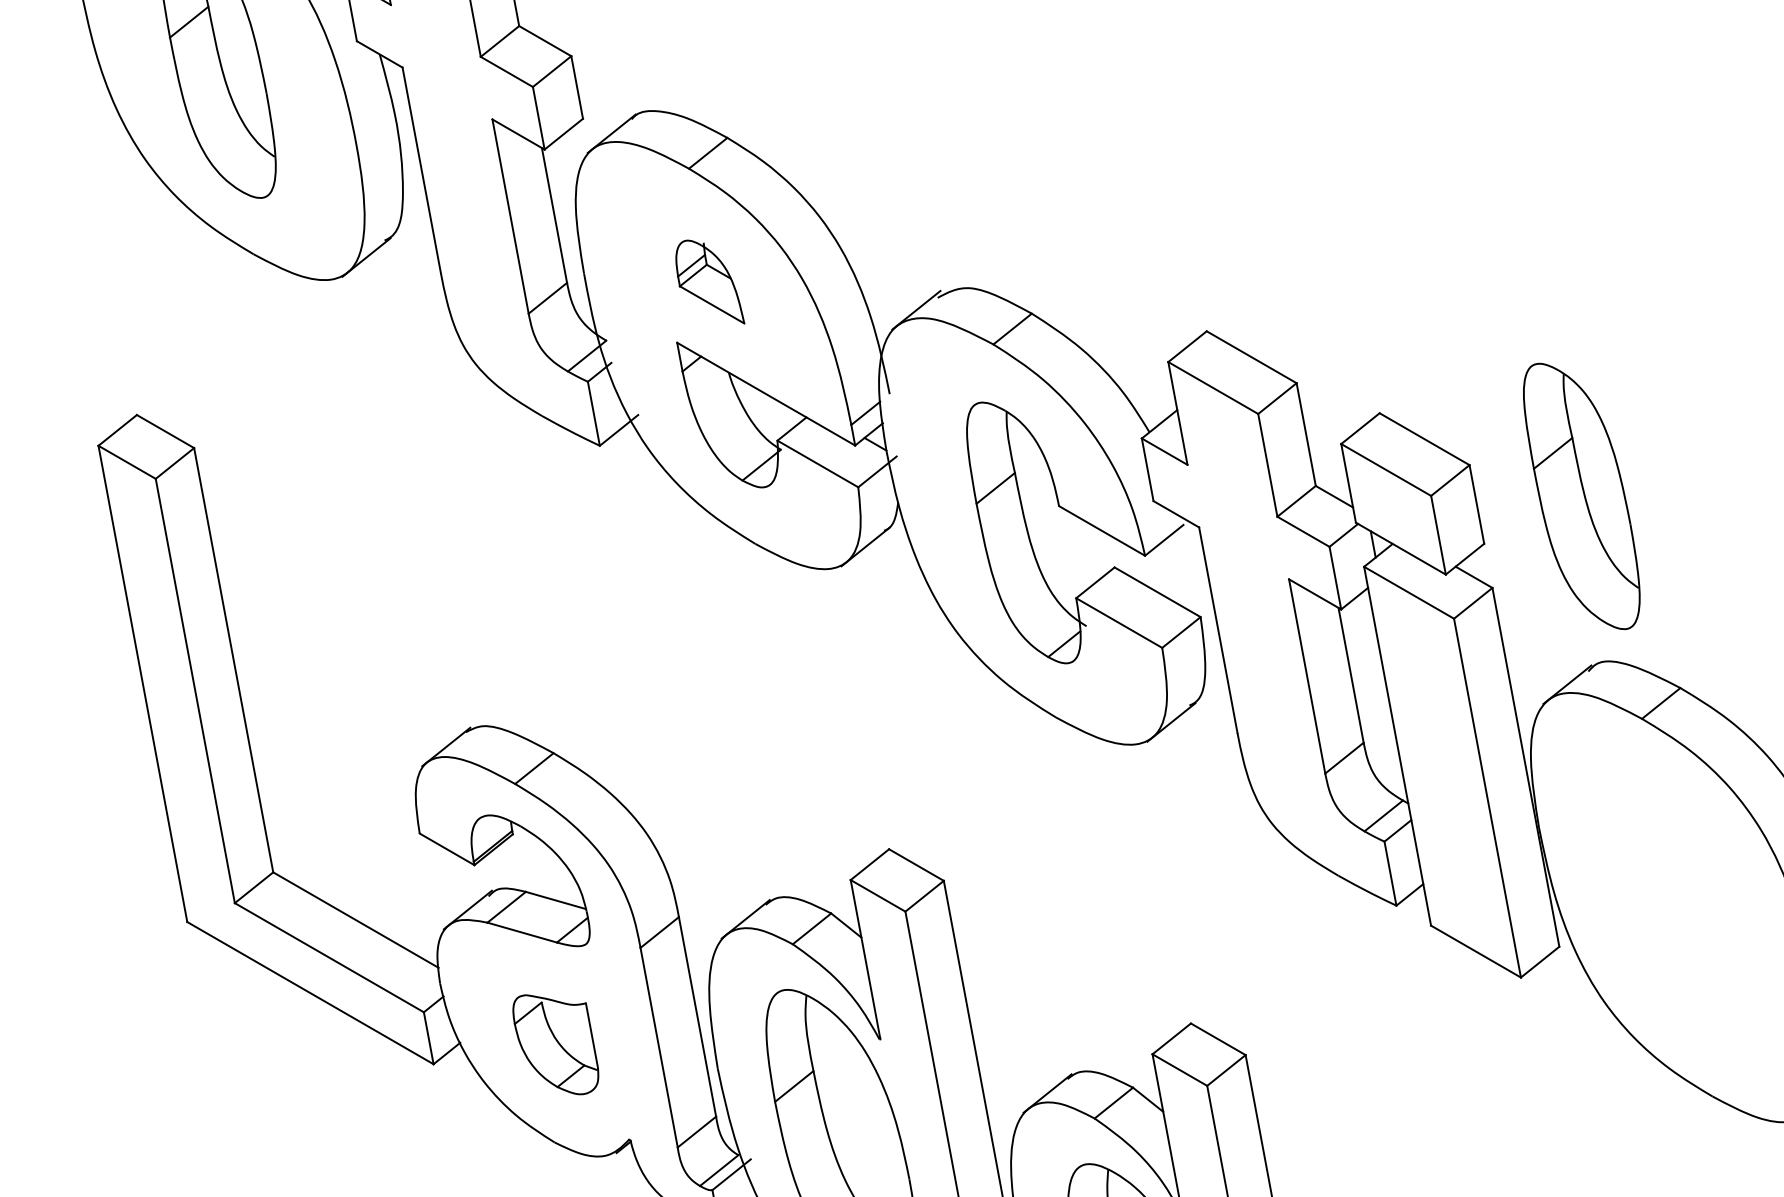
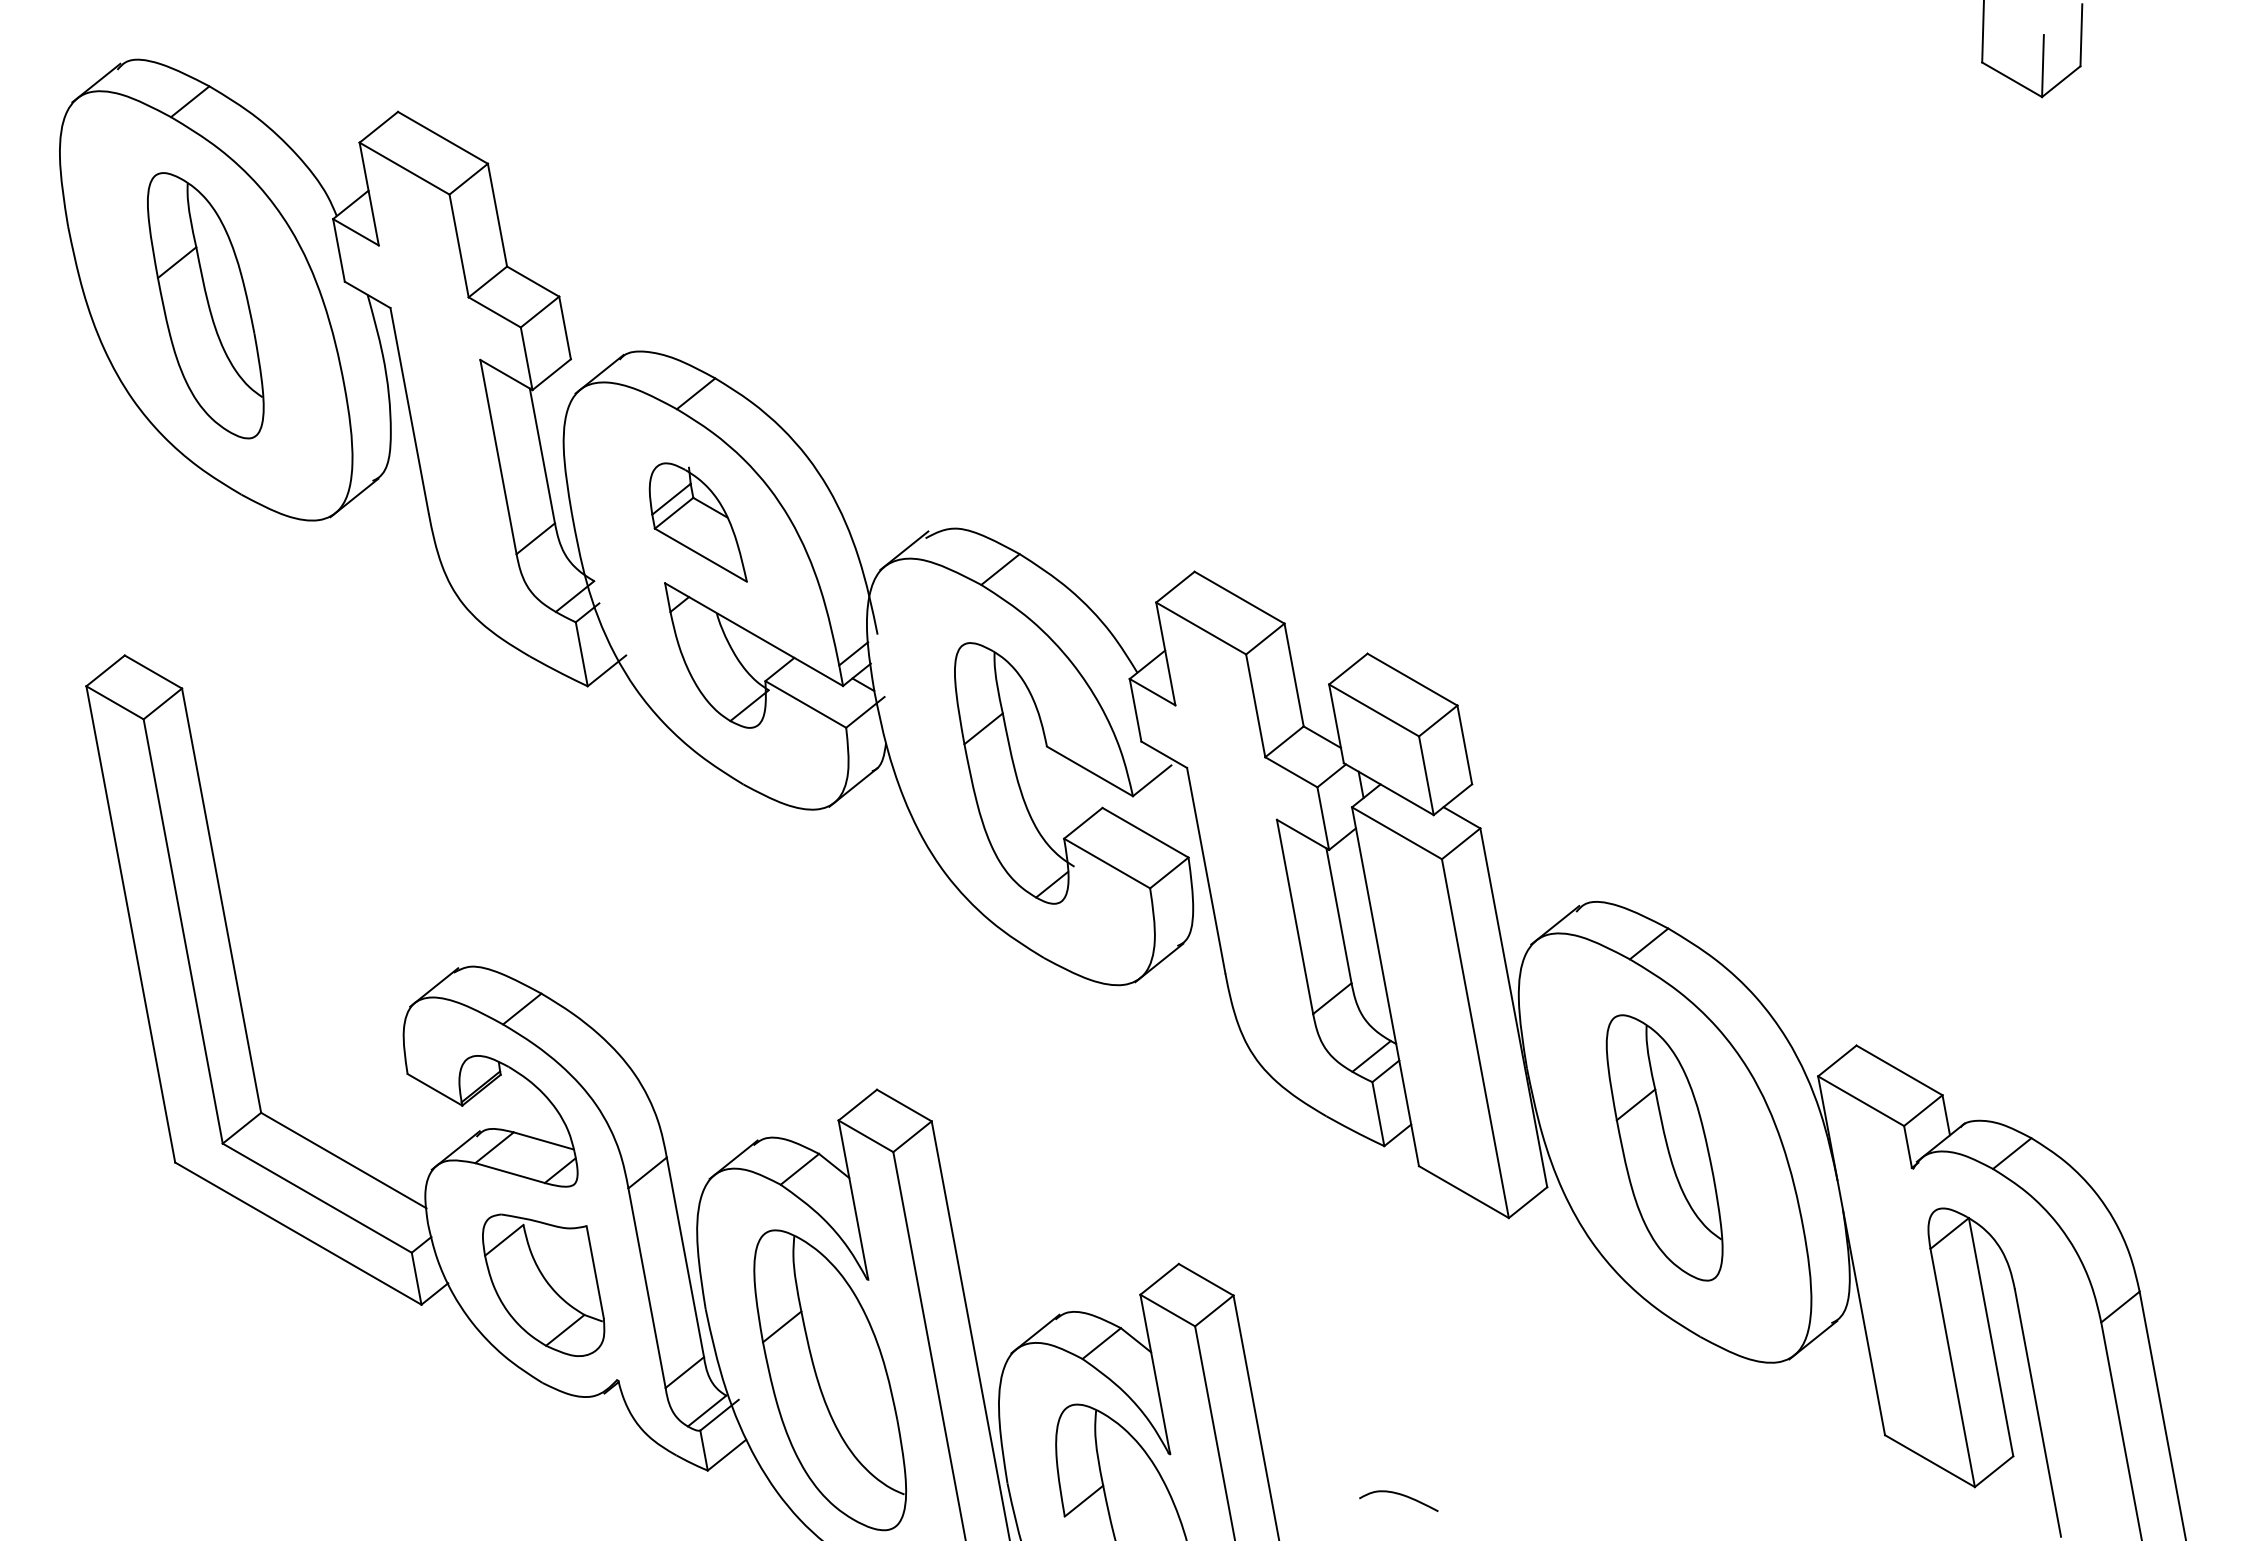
part: (709, 282) -> (697, 522), size x1.43
part: (1581, 496) -> (1664, 1147), moved
part: (555, 1044) -> (543, 1284), size x1.43

